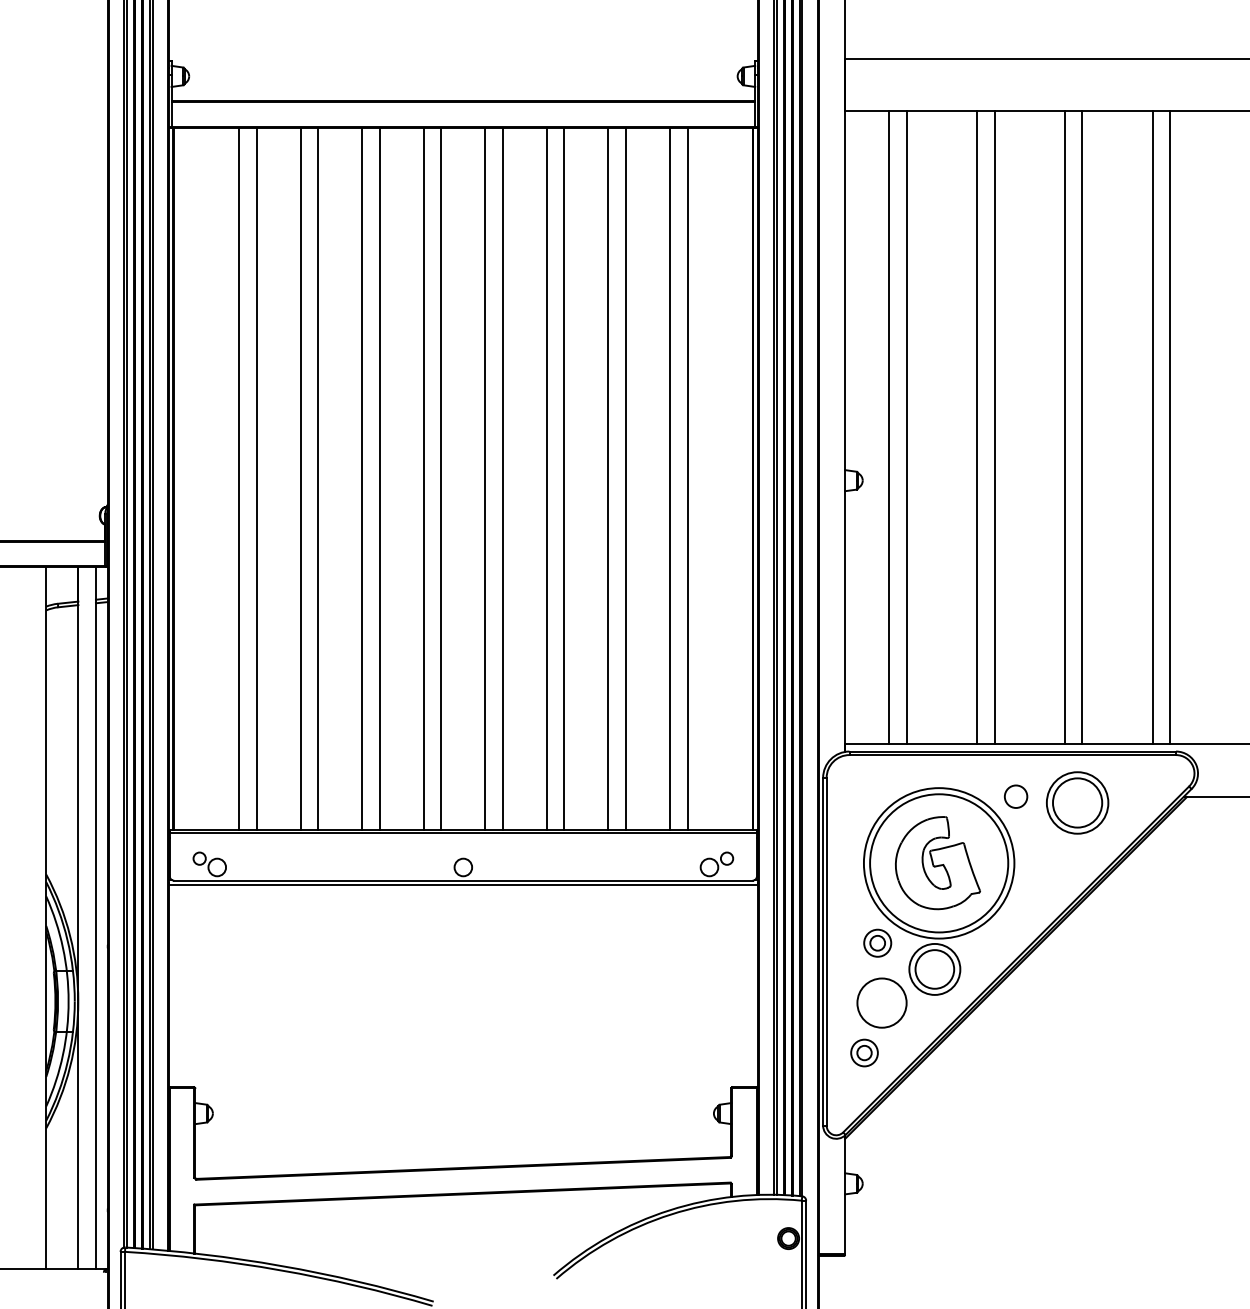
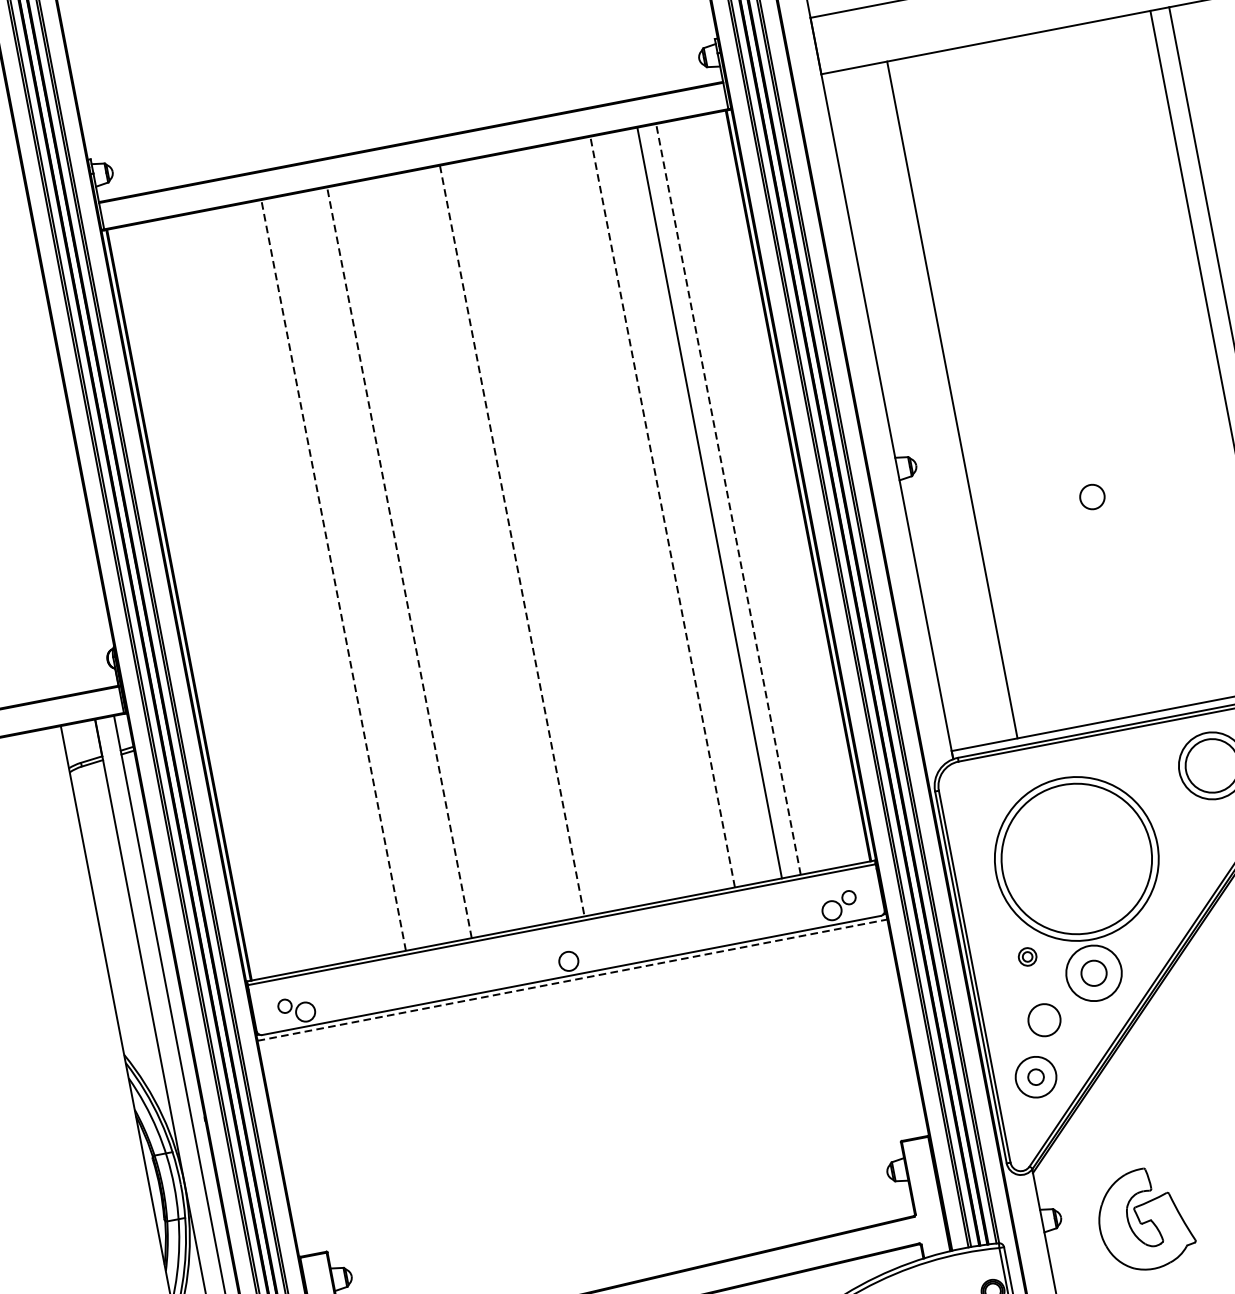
line: (889, 427) -> (933, 403), removed
line: (976, 427) -> (1026, 385), removed
line: (994, 427) -> (1046, 381), removed
line: (1064, 427) -> (1121, 367), removed
line: (1082, 427) -> (1140, 363), removed
line: (239, 478) -> (249, 591), removed
line: (256, 478) -> (267, 587), removed
line: (300, 478) -> (314, 578), removed
line: (318, 478) -> (333, 575), solid -> dashed
line: (362, 478) -> (380, 566), removed
line: (379, 478) -> (399, 562), solid -> dashed
line: (423, 478) -> (446, 553), removed
line: (441, 478) -> (465, 549), removed
line: (502, 478) -> (530, 537), removed
line: (546, 478) -> (577, 528), removed
line: (564, 478) -> (596, 524), removed
line: (608, 478) -> (643, 515), removed
line: (625, 478) -> (662, 511), solid -> dashed
line: (687, 478) -> (728, 499), solid -> dashed
line: (485, 479) -> (512, 541), solid -> dashed
circle: (1016, 796) -> (1092, 496), moved
part: (937, 863) -> (1144, 1219), moved
line: (463, 885) -> (572, 980), solid -> dashed
part: (877, 942) -> (1027, 956), size x0.6
circle: (934, 969) -> (1093, 973), size x0.6
circle: (881, 1002) -> (1043, 1019), size x0.6
circle: (864, 1052) -> (1035, 1076), size x1.4

